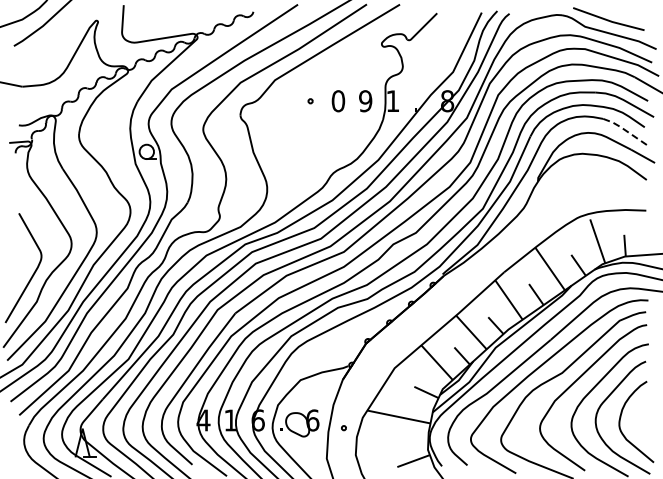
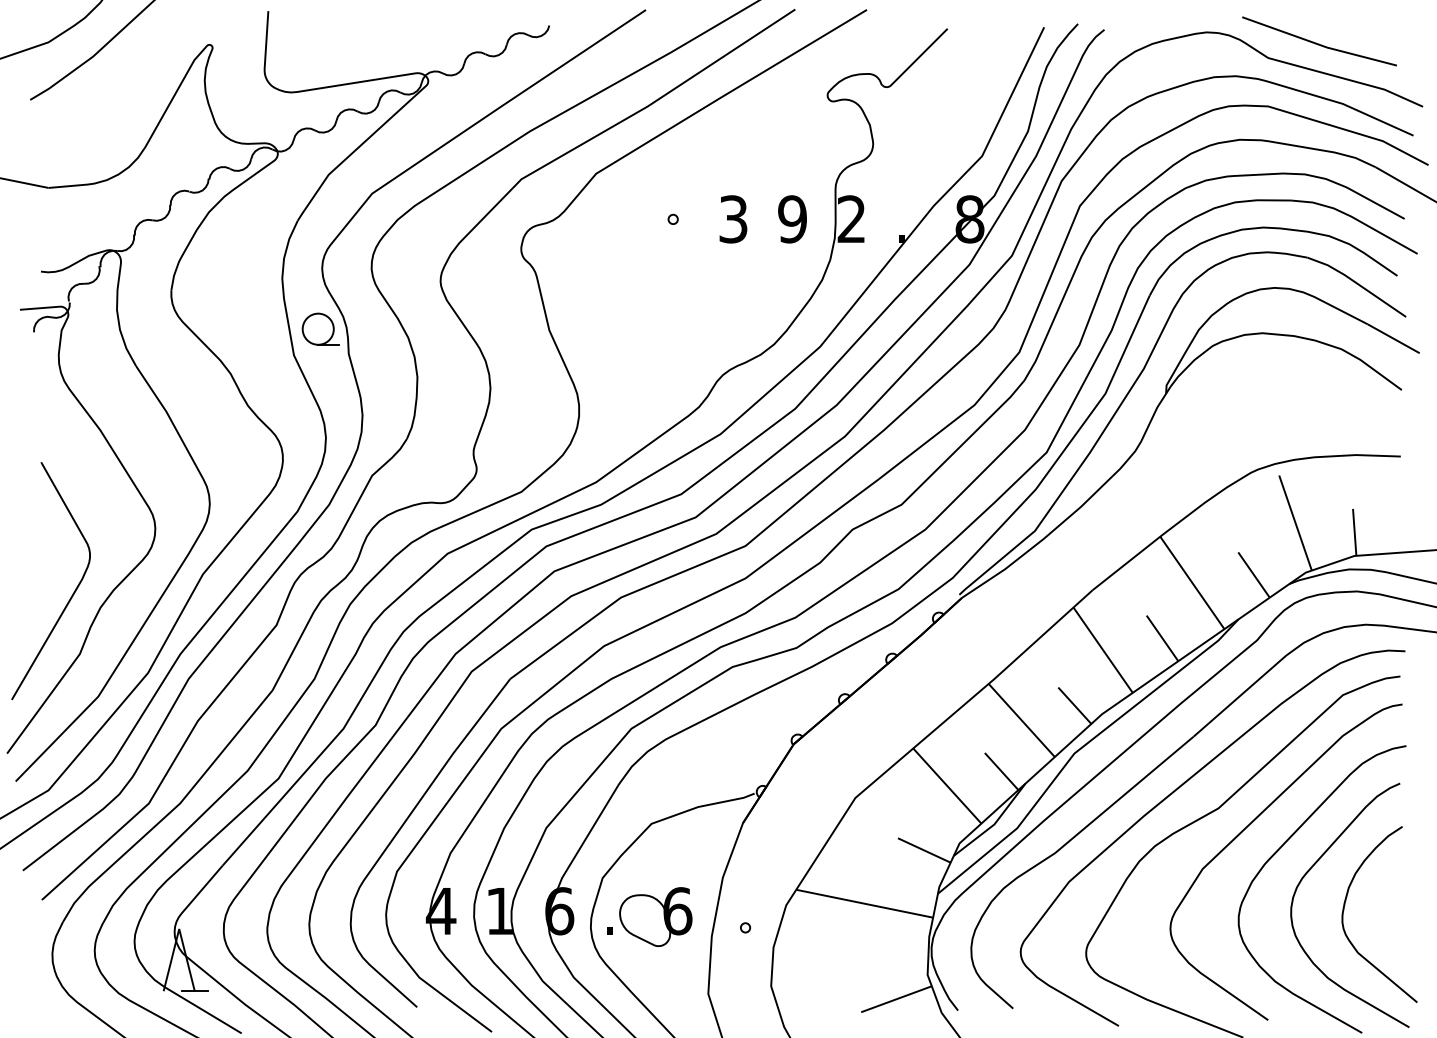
text: (392, 100) -> (850, 217), 1 -> 2
text: (338, 101) -> (733, 219), 0 -> 3
line: (626, 130) -> (1357, 282), dashed -> solid

